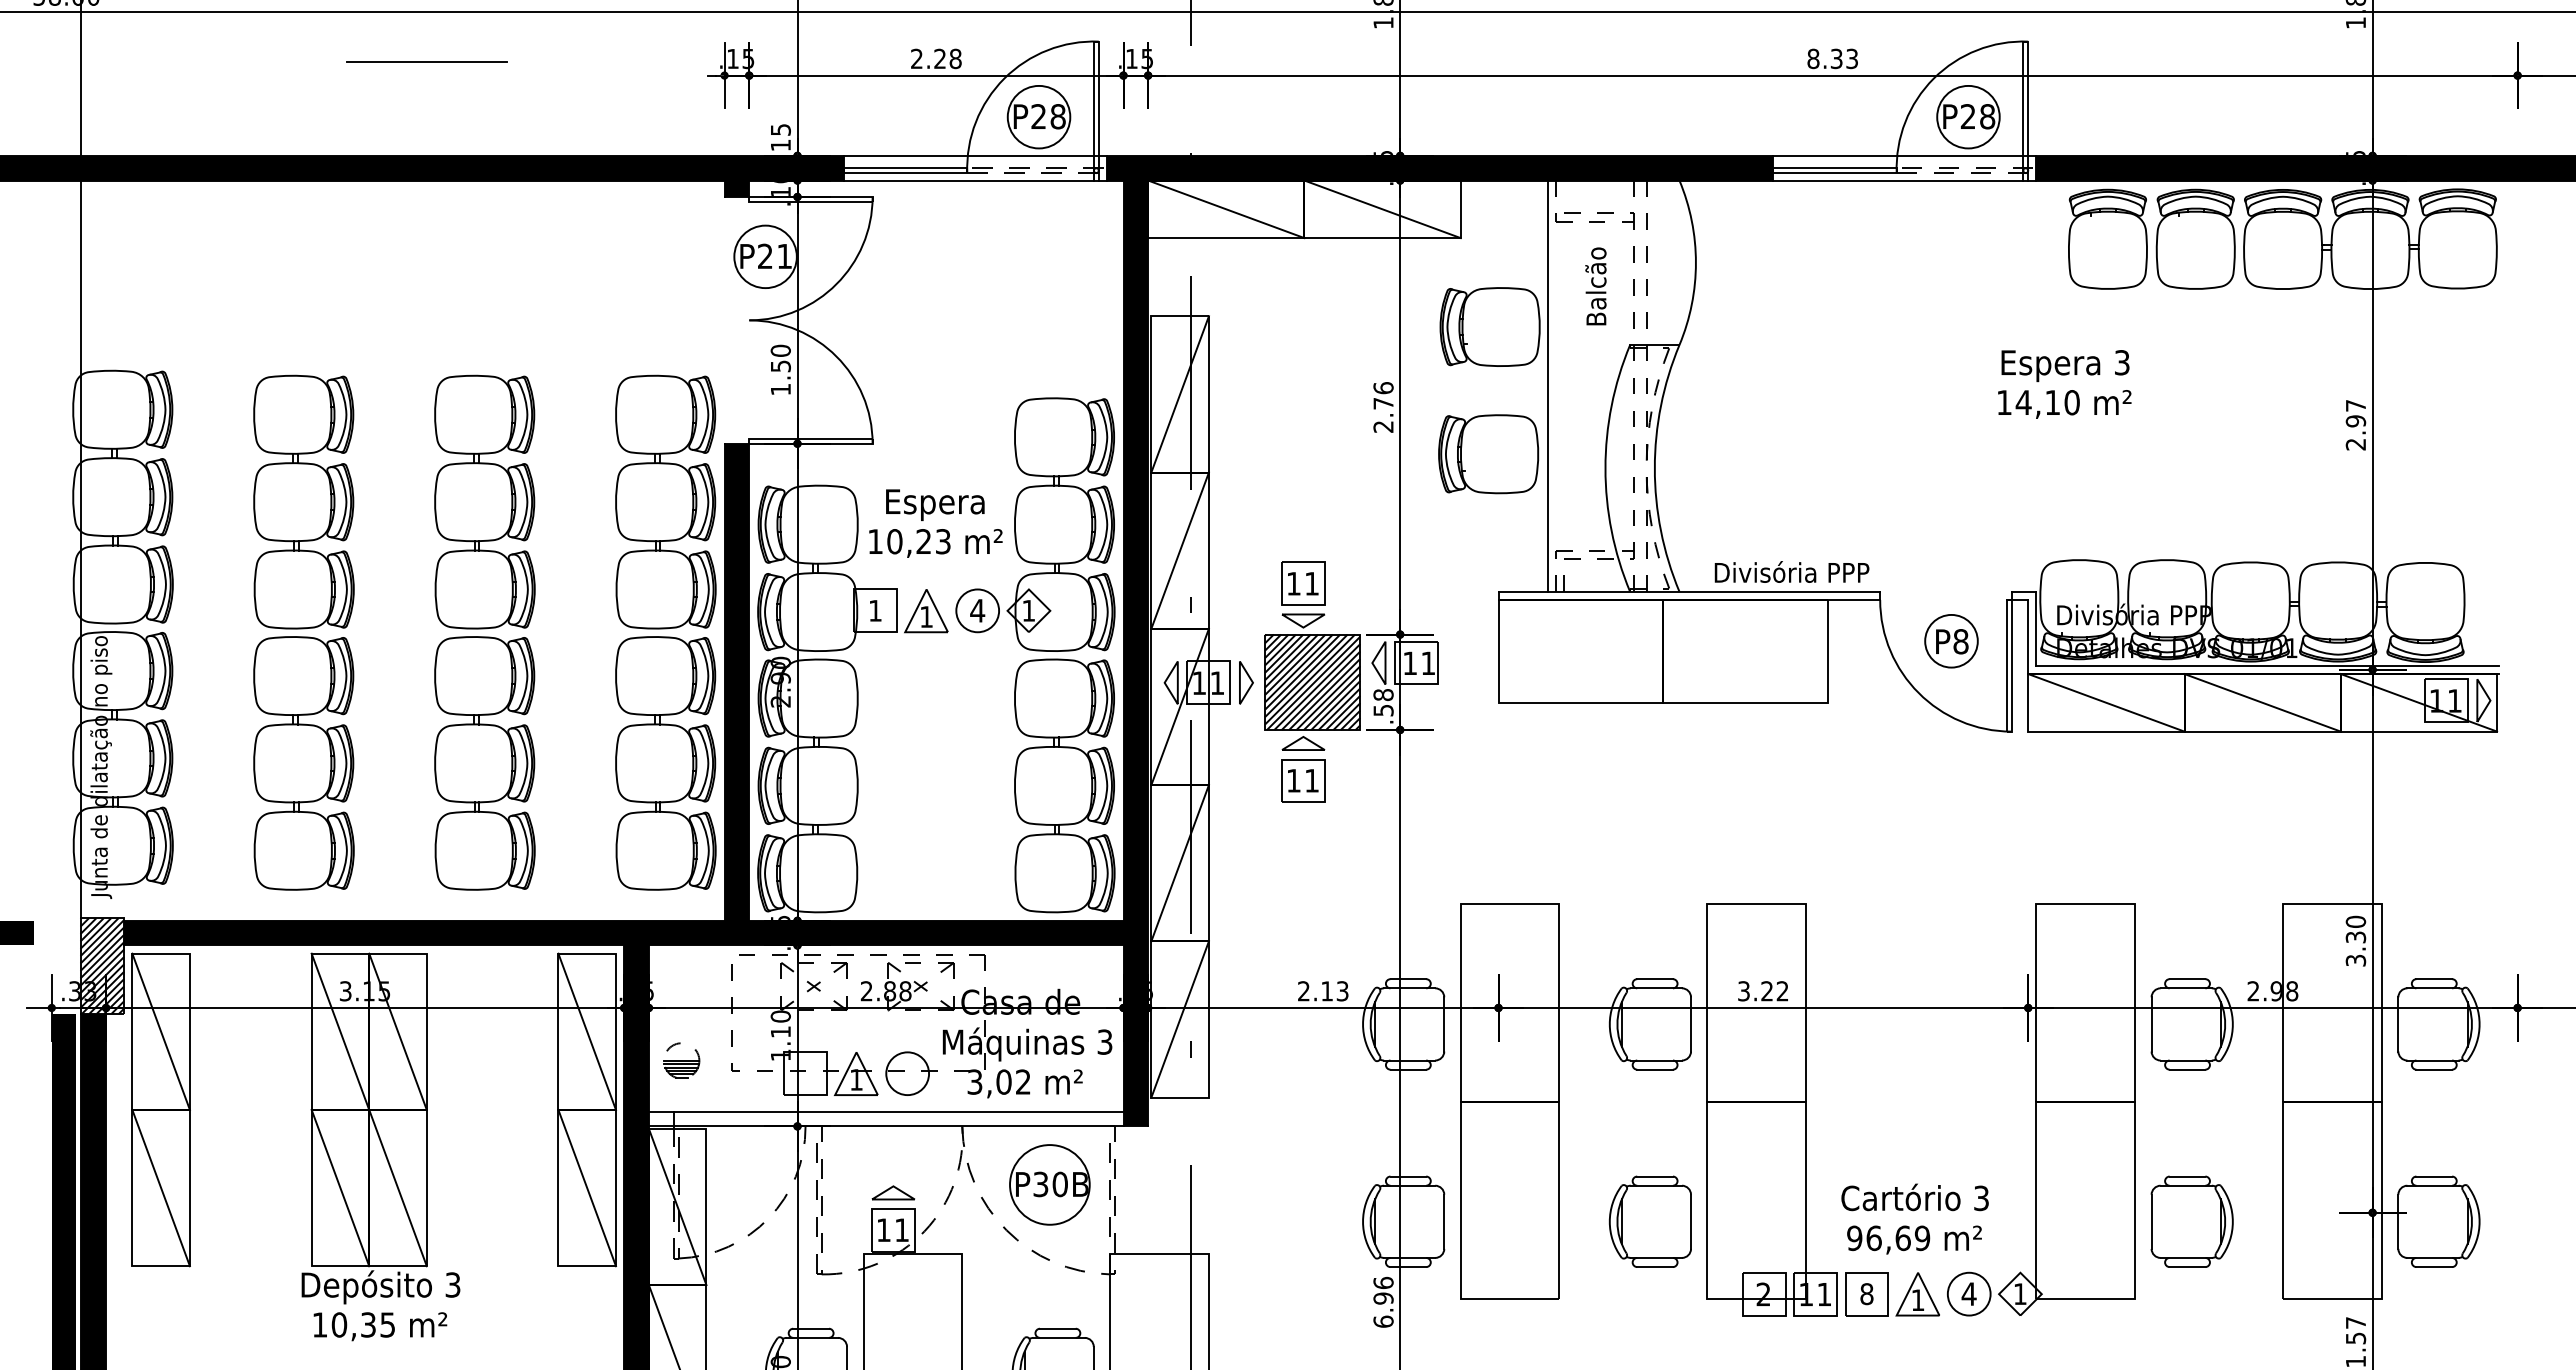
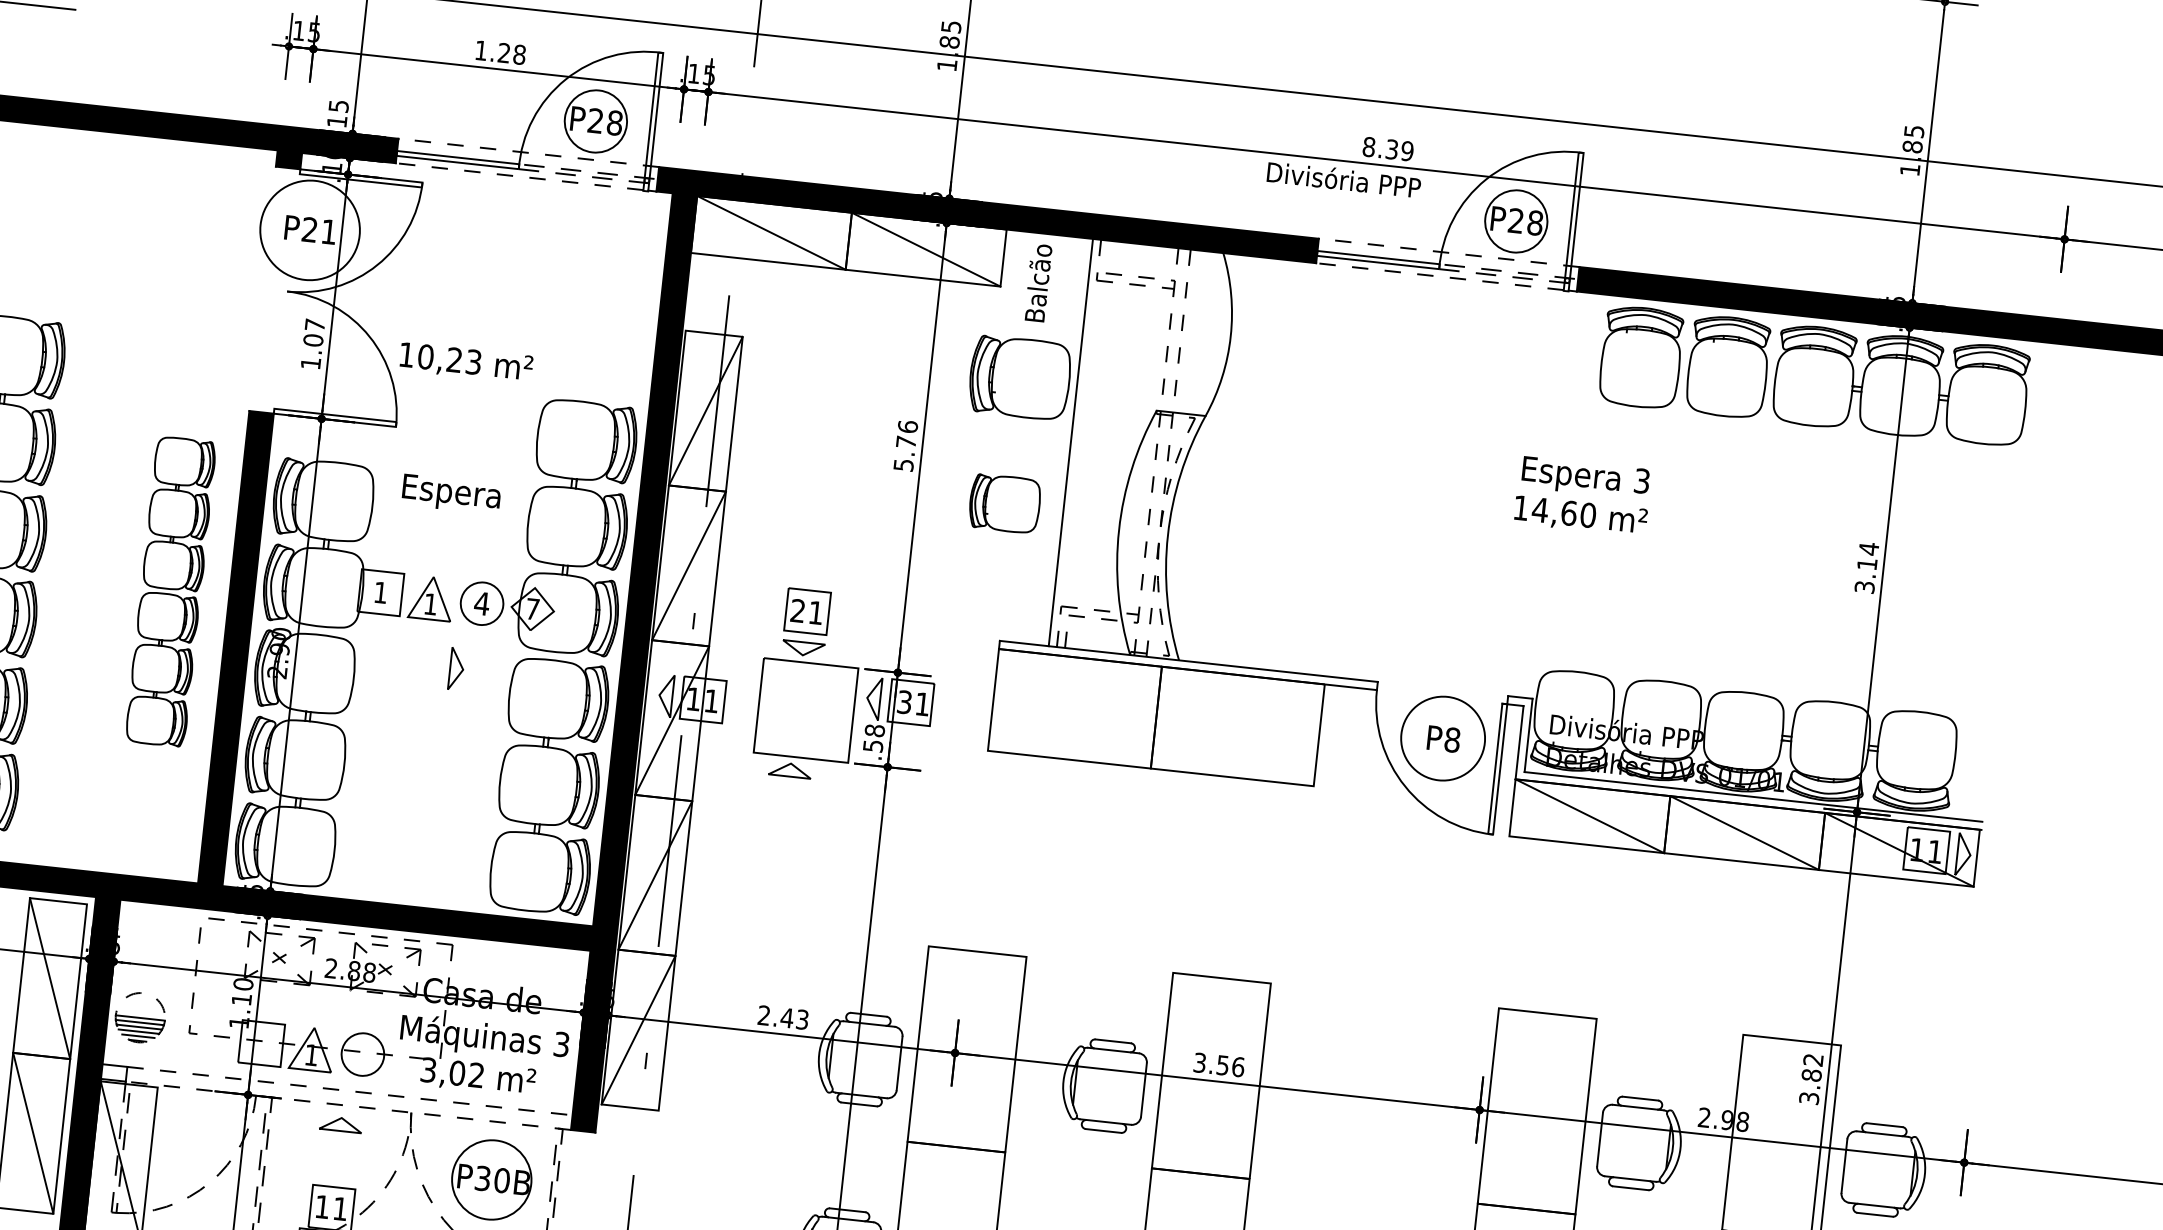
text: (916, 58) -> (480, 50), 2.28 -> 1.28
text: (1852, 58) -> (1407, 150), 8.33 -> 8.39
line: (975, 155) -> (528, 152), solid -> dashed
line: (1904, 155) -> (1448, 252), solid -> dashed
line: (968, 180) -> (519, 176), solid -> dashed
line: (1897, 180) -> (1439, 276), solid -> dashed
circle: (765, 256) -> (310, 230), size x1.6
text: (1595, 286) -> (1037, 283), moved
text: (780, 358) -> (313, 332), 1.50 -> 1.07
text: (2052, 402) -> (1568, 513), 14,10 -> 14,60
text: (2355, 424) -> (1866, 567), 2.97 -> 3.14
text: (1383, 426) -> (903, 464), 2.76 -> 5.76
part: (1488, 454) -> (1004, 503), size x0.7
text: (935, 543) -> (465, 363), moved
text: (1791, 571) -> (1343, 178), moved
text: (1293, 583) -> (797, 610), 11 -> 21
text: (1028, 610) -> (532, 608), 1 -> 7
part: (665, 632) -> (170, 591), size x0.6
circle: (1951, 640) -> (1443, 737), size x1.6
text: (1409, 663) -> (904, 702), 11 -> 31
hatch: (1312, 681) -> (806, 709), removed
part: (1246, 682) -> (456, 668), moved
part: (1303, 780) -> (786, 806), removed
text: (2355, 929) -> (1812, 1067), 3.30 -> 3.82
text: (1326, 991) -> (786, 1018), 2.13 -> 2.43
text: (1774, 991) -> (1230, 1066), 3.22 -> 3.56
part: (681, 1060) -> (140, 1017), size x1.4
line: (898, 1111) -> (349, 1090), solid -> dashed
line: (898, 1126) -> (348, 1105), solid -> dashed
part: (893, 1192) -> (341, 1124), moved

